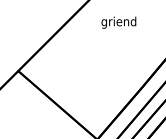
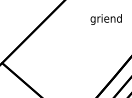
text: (118, 22) -> (105, 19), moved

